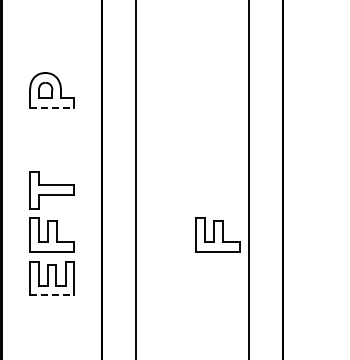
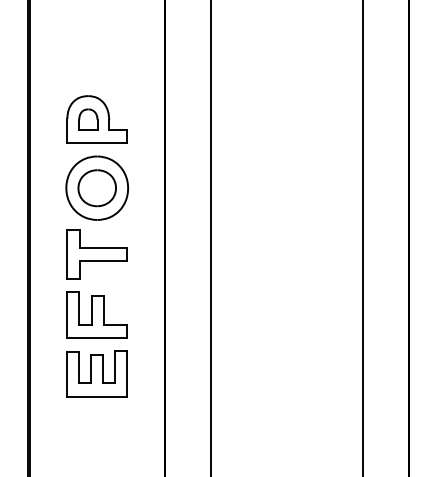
line: (52, 107) -> (97, 142), dashed -> solid
part: (51, 140) -> (96, 187), added
part: (217, 234) -> (320, 314), removed
line: (52, 295) -> (97, 396), dashed -> solid

